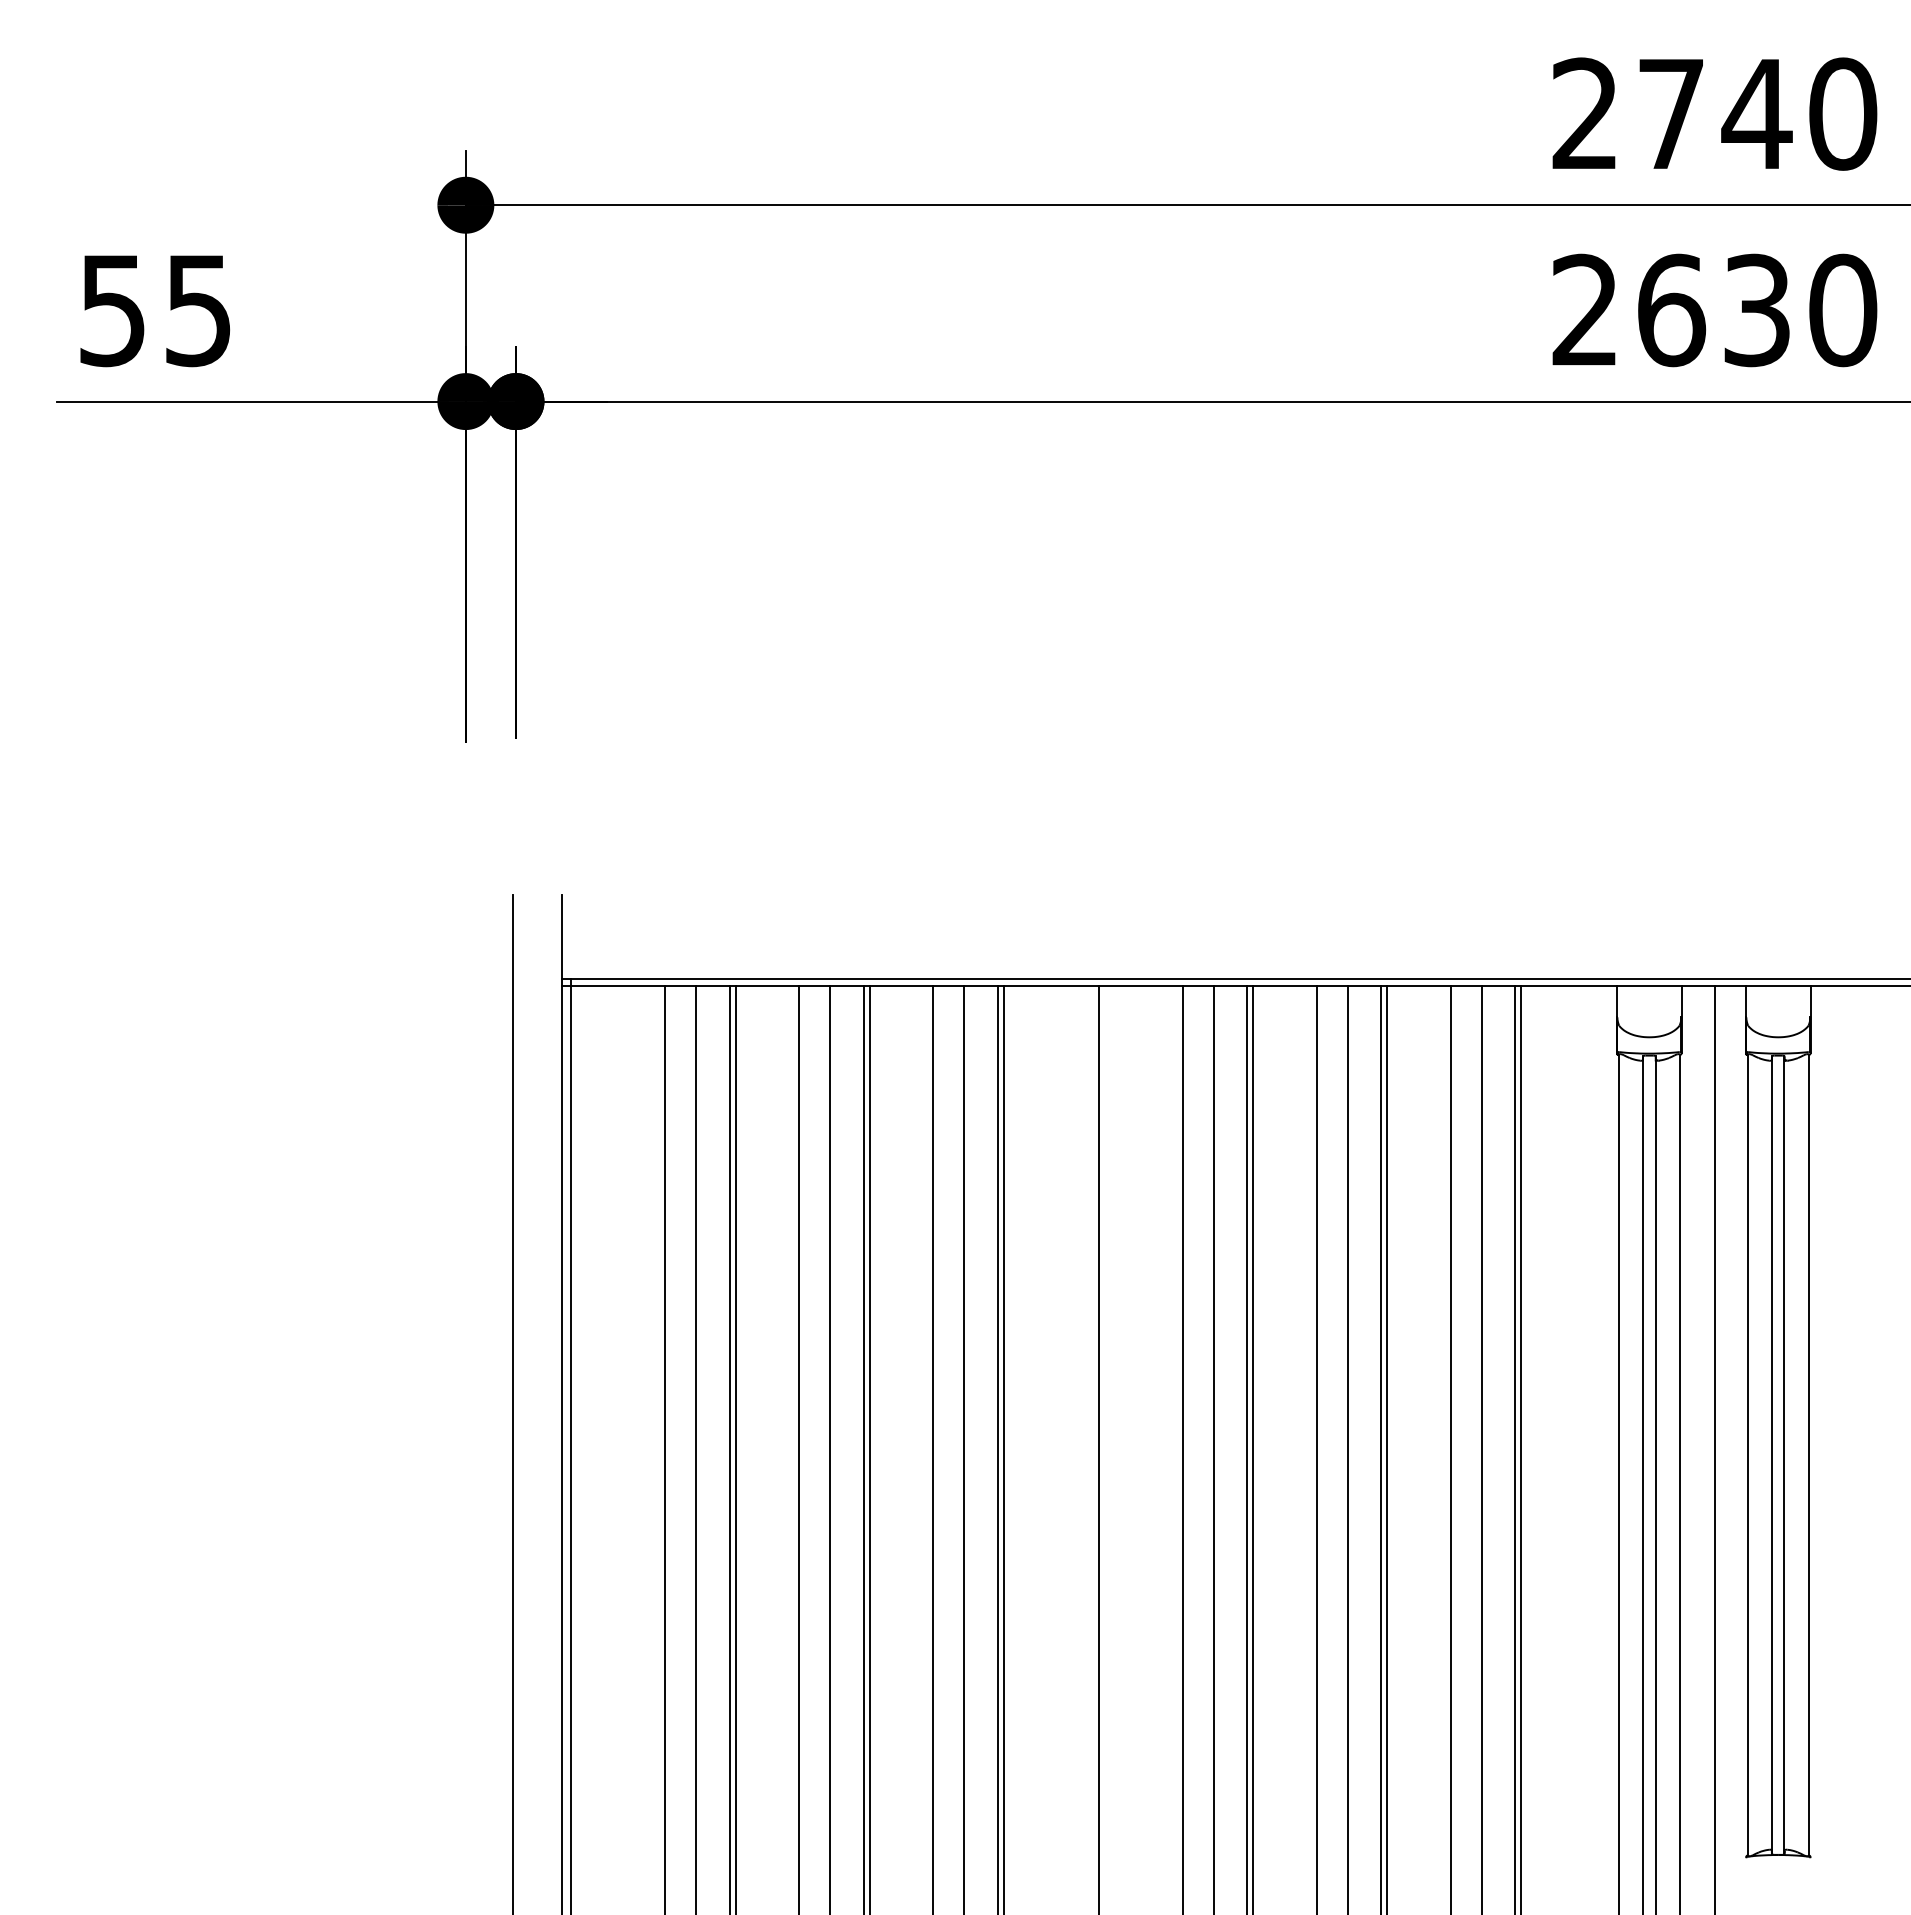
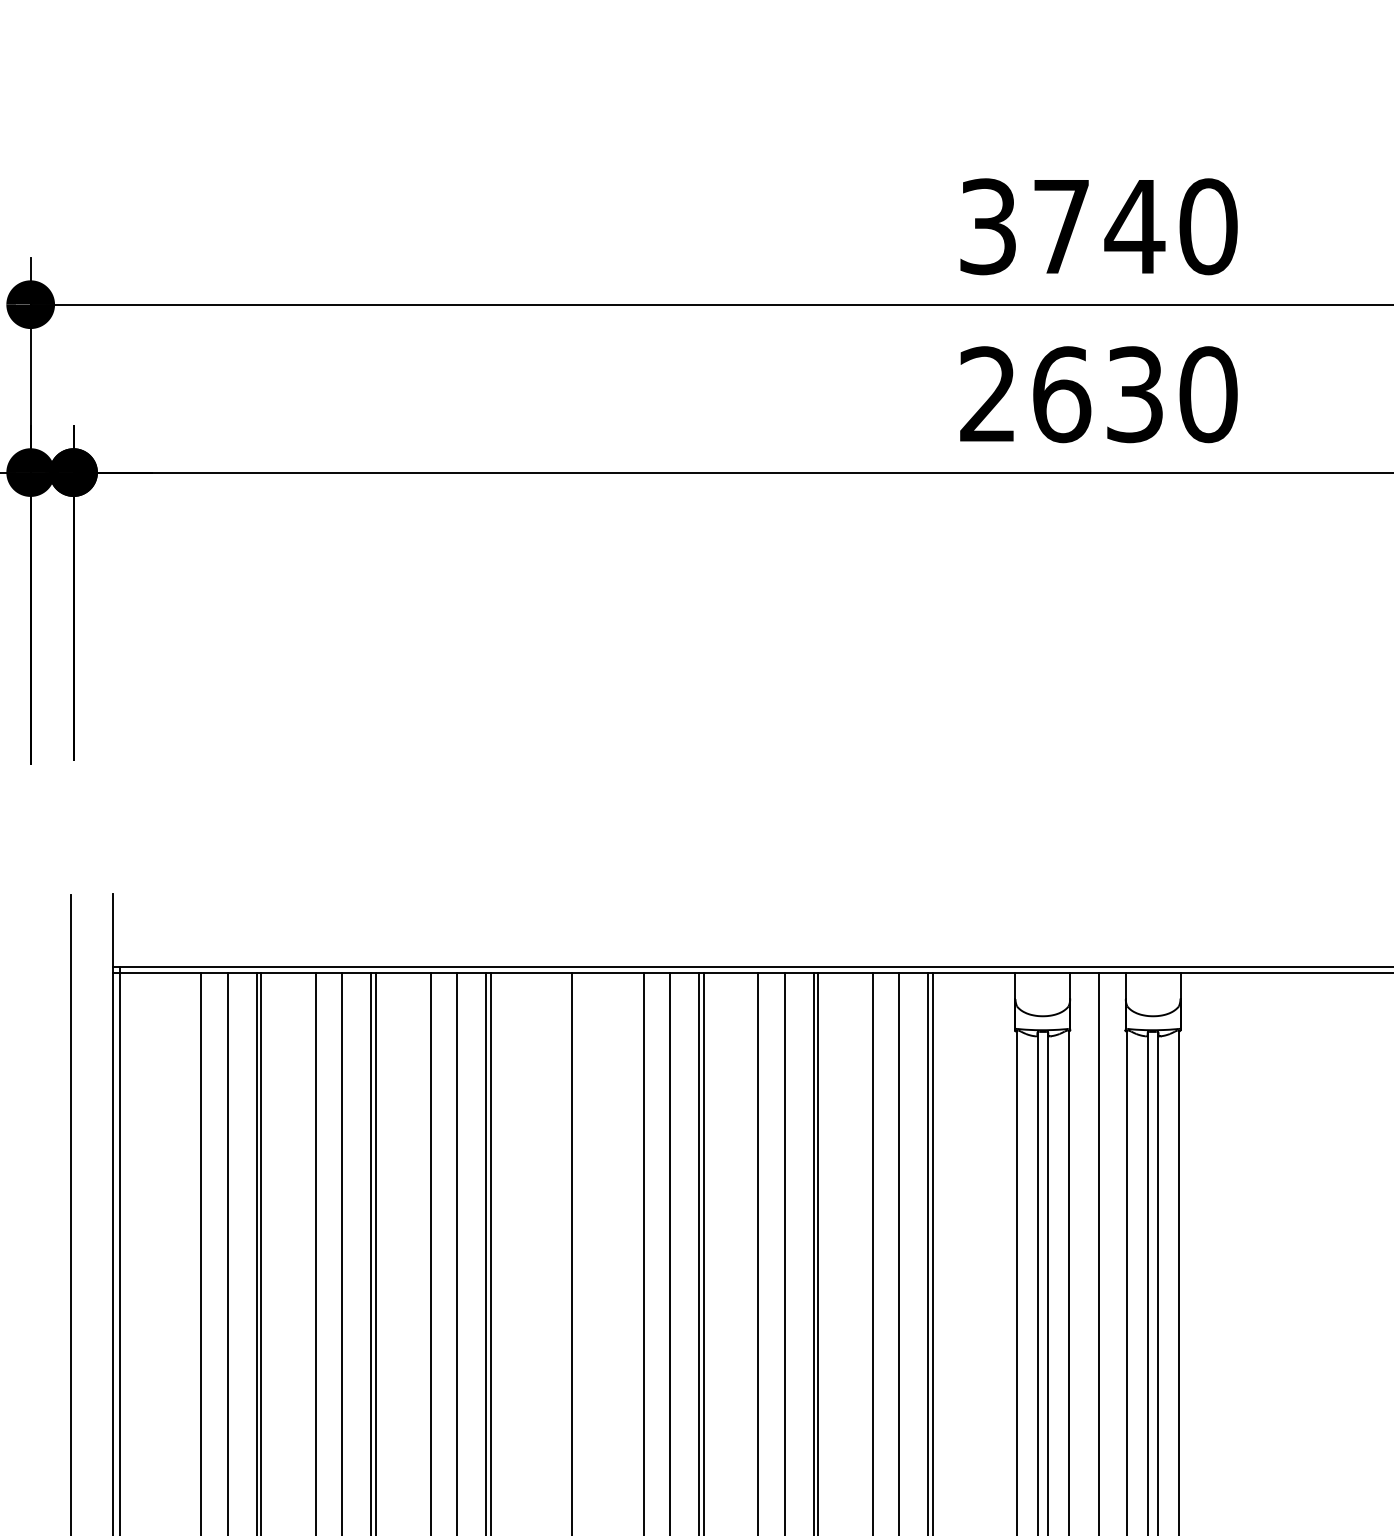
text: (1584, 113) -> (987, 226), 2740 -> 3740

